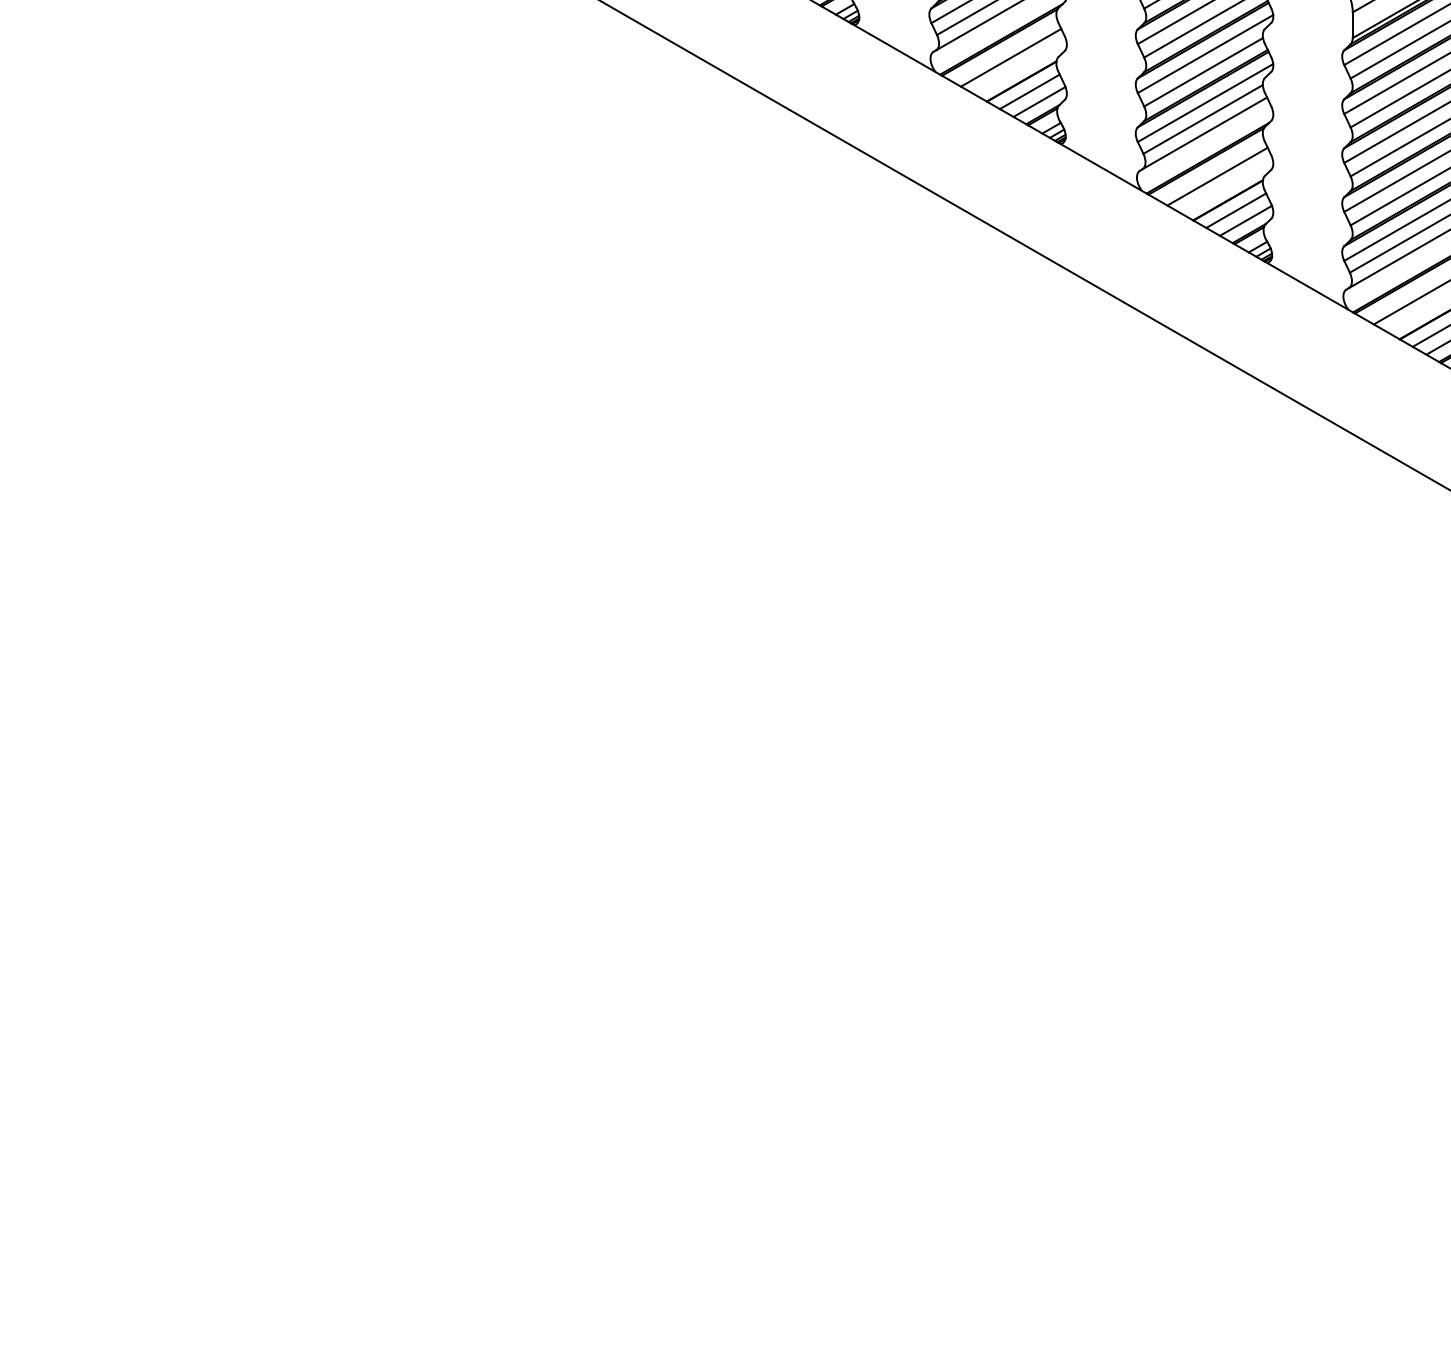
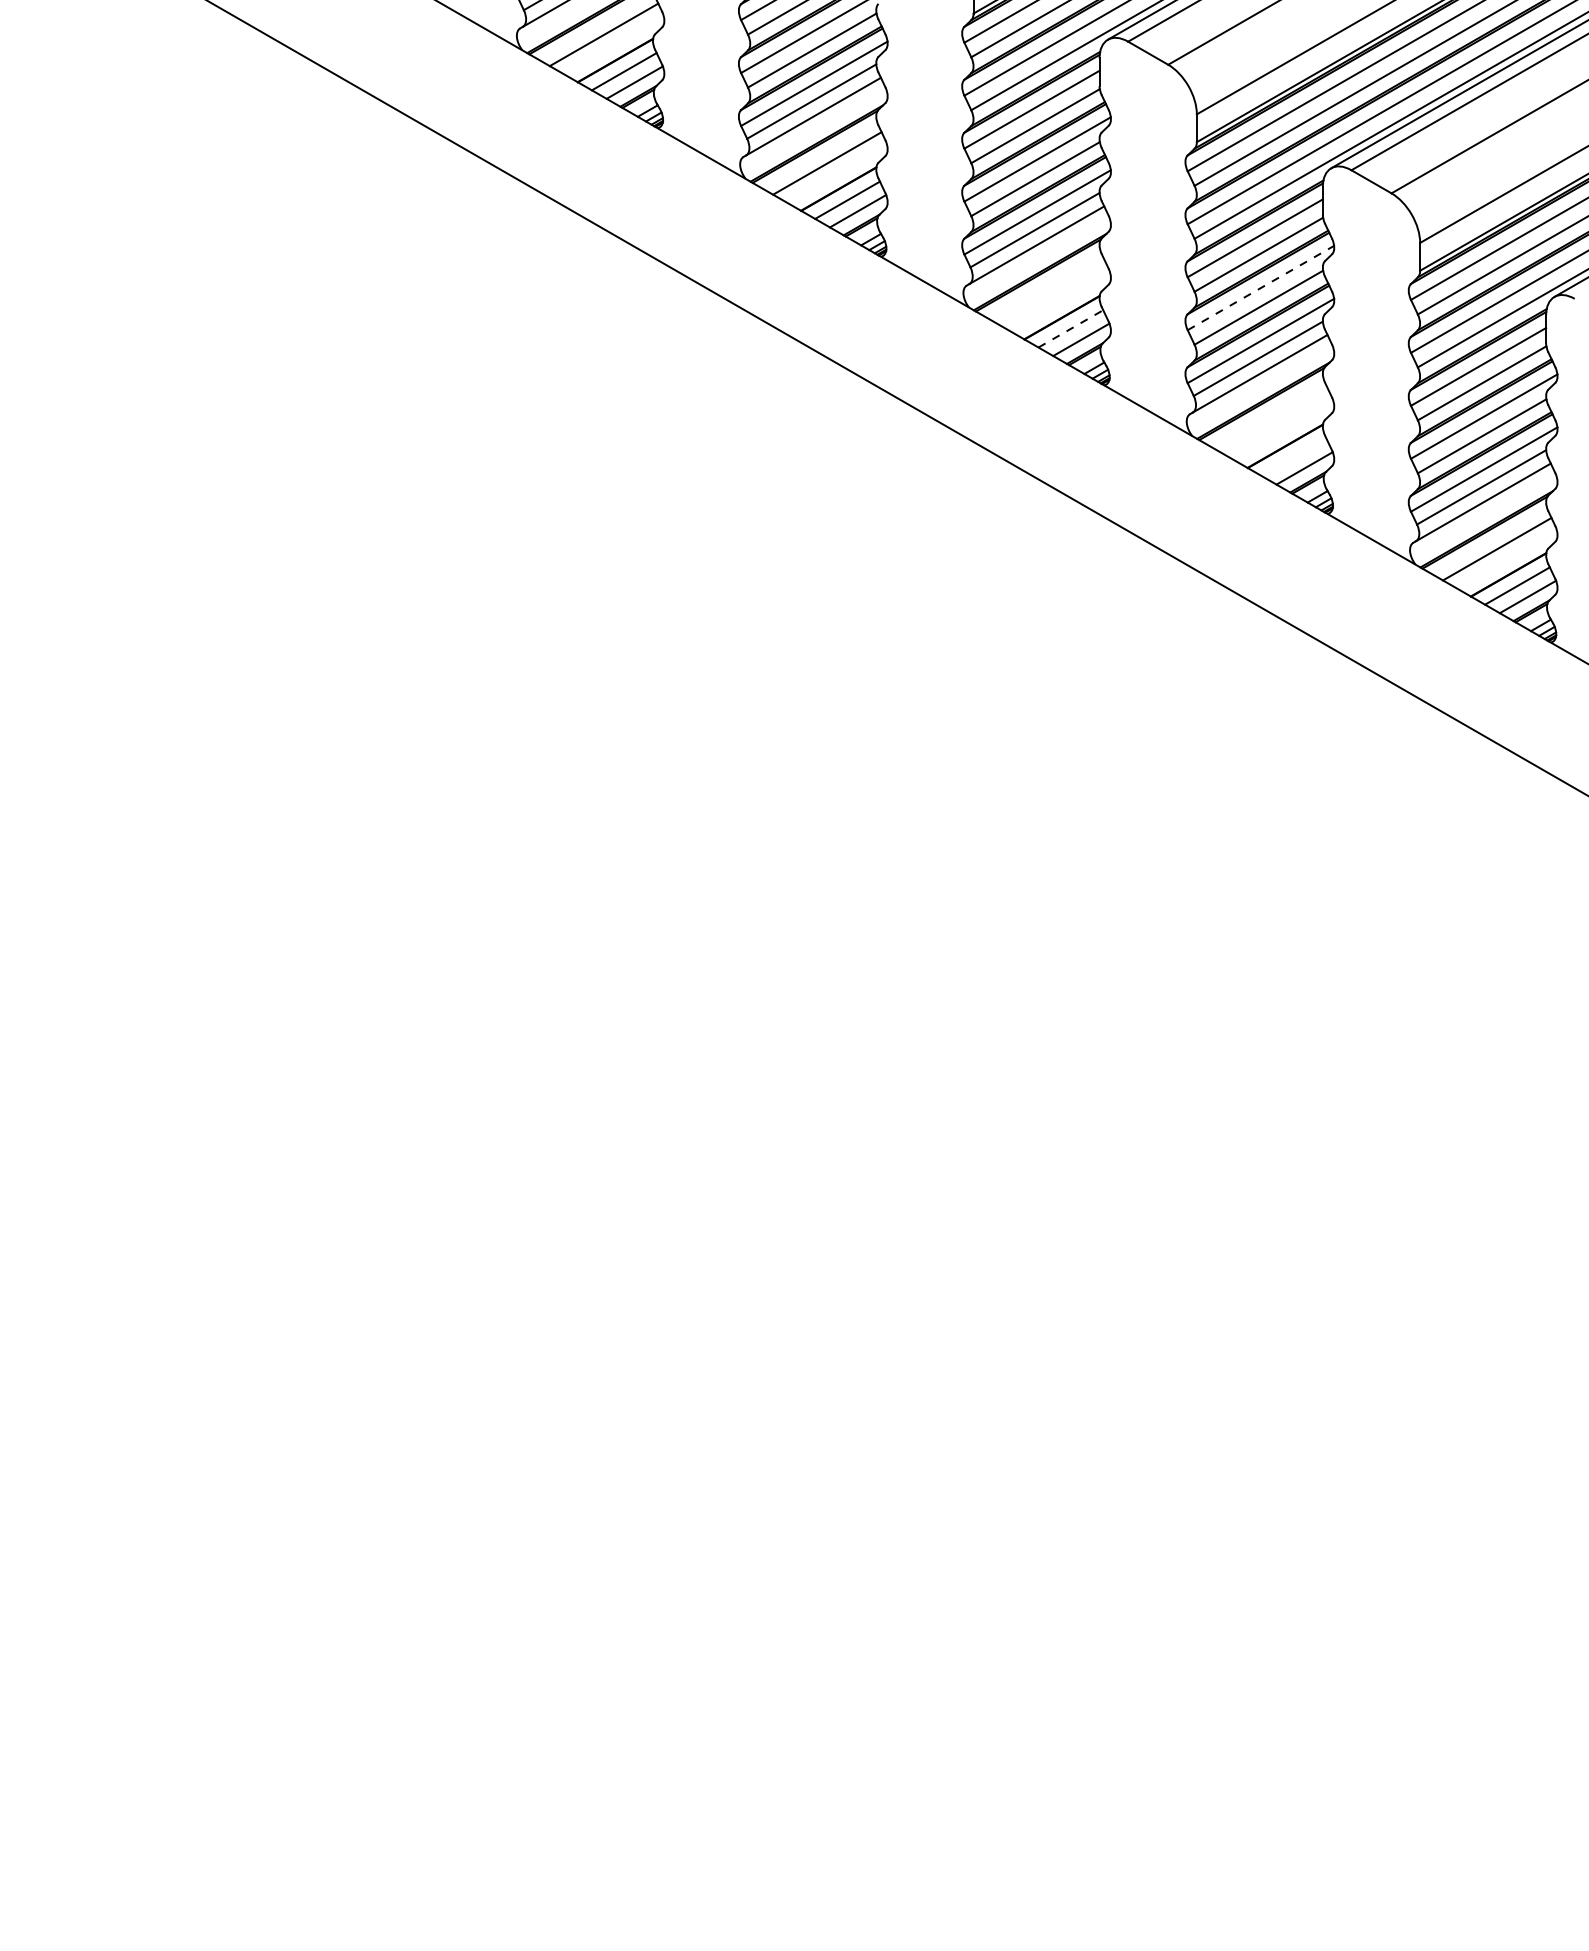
line: (1205, 54) -> (1260, 288), solid -> dashed
line: (1010, 57) -> (1050, 291), removed
line: (1030, 91) -> (1071, 328), solid -> dashed
line: (1217, 176) -> (1273, 420), removed
line: (1235, 210) -> (1293, 457), removed

